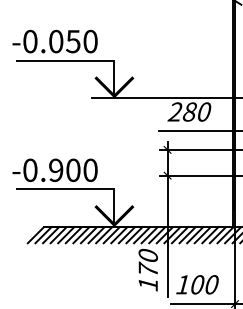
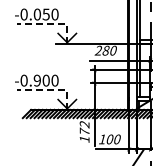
line: (85, 60) -> (52, 24), solid -> dashed
line: (85, 189) -> (52, 90), solid -> dashed
text: (147, 255) -> (84, 124), 170 -> 172

